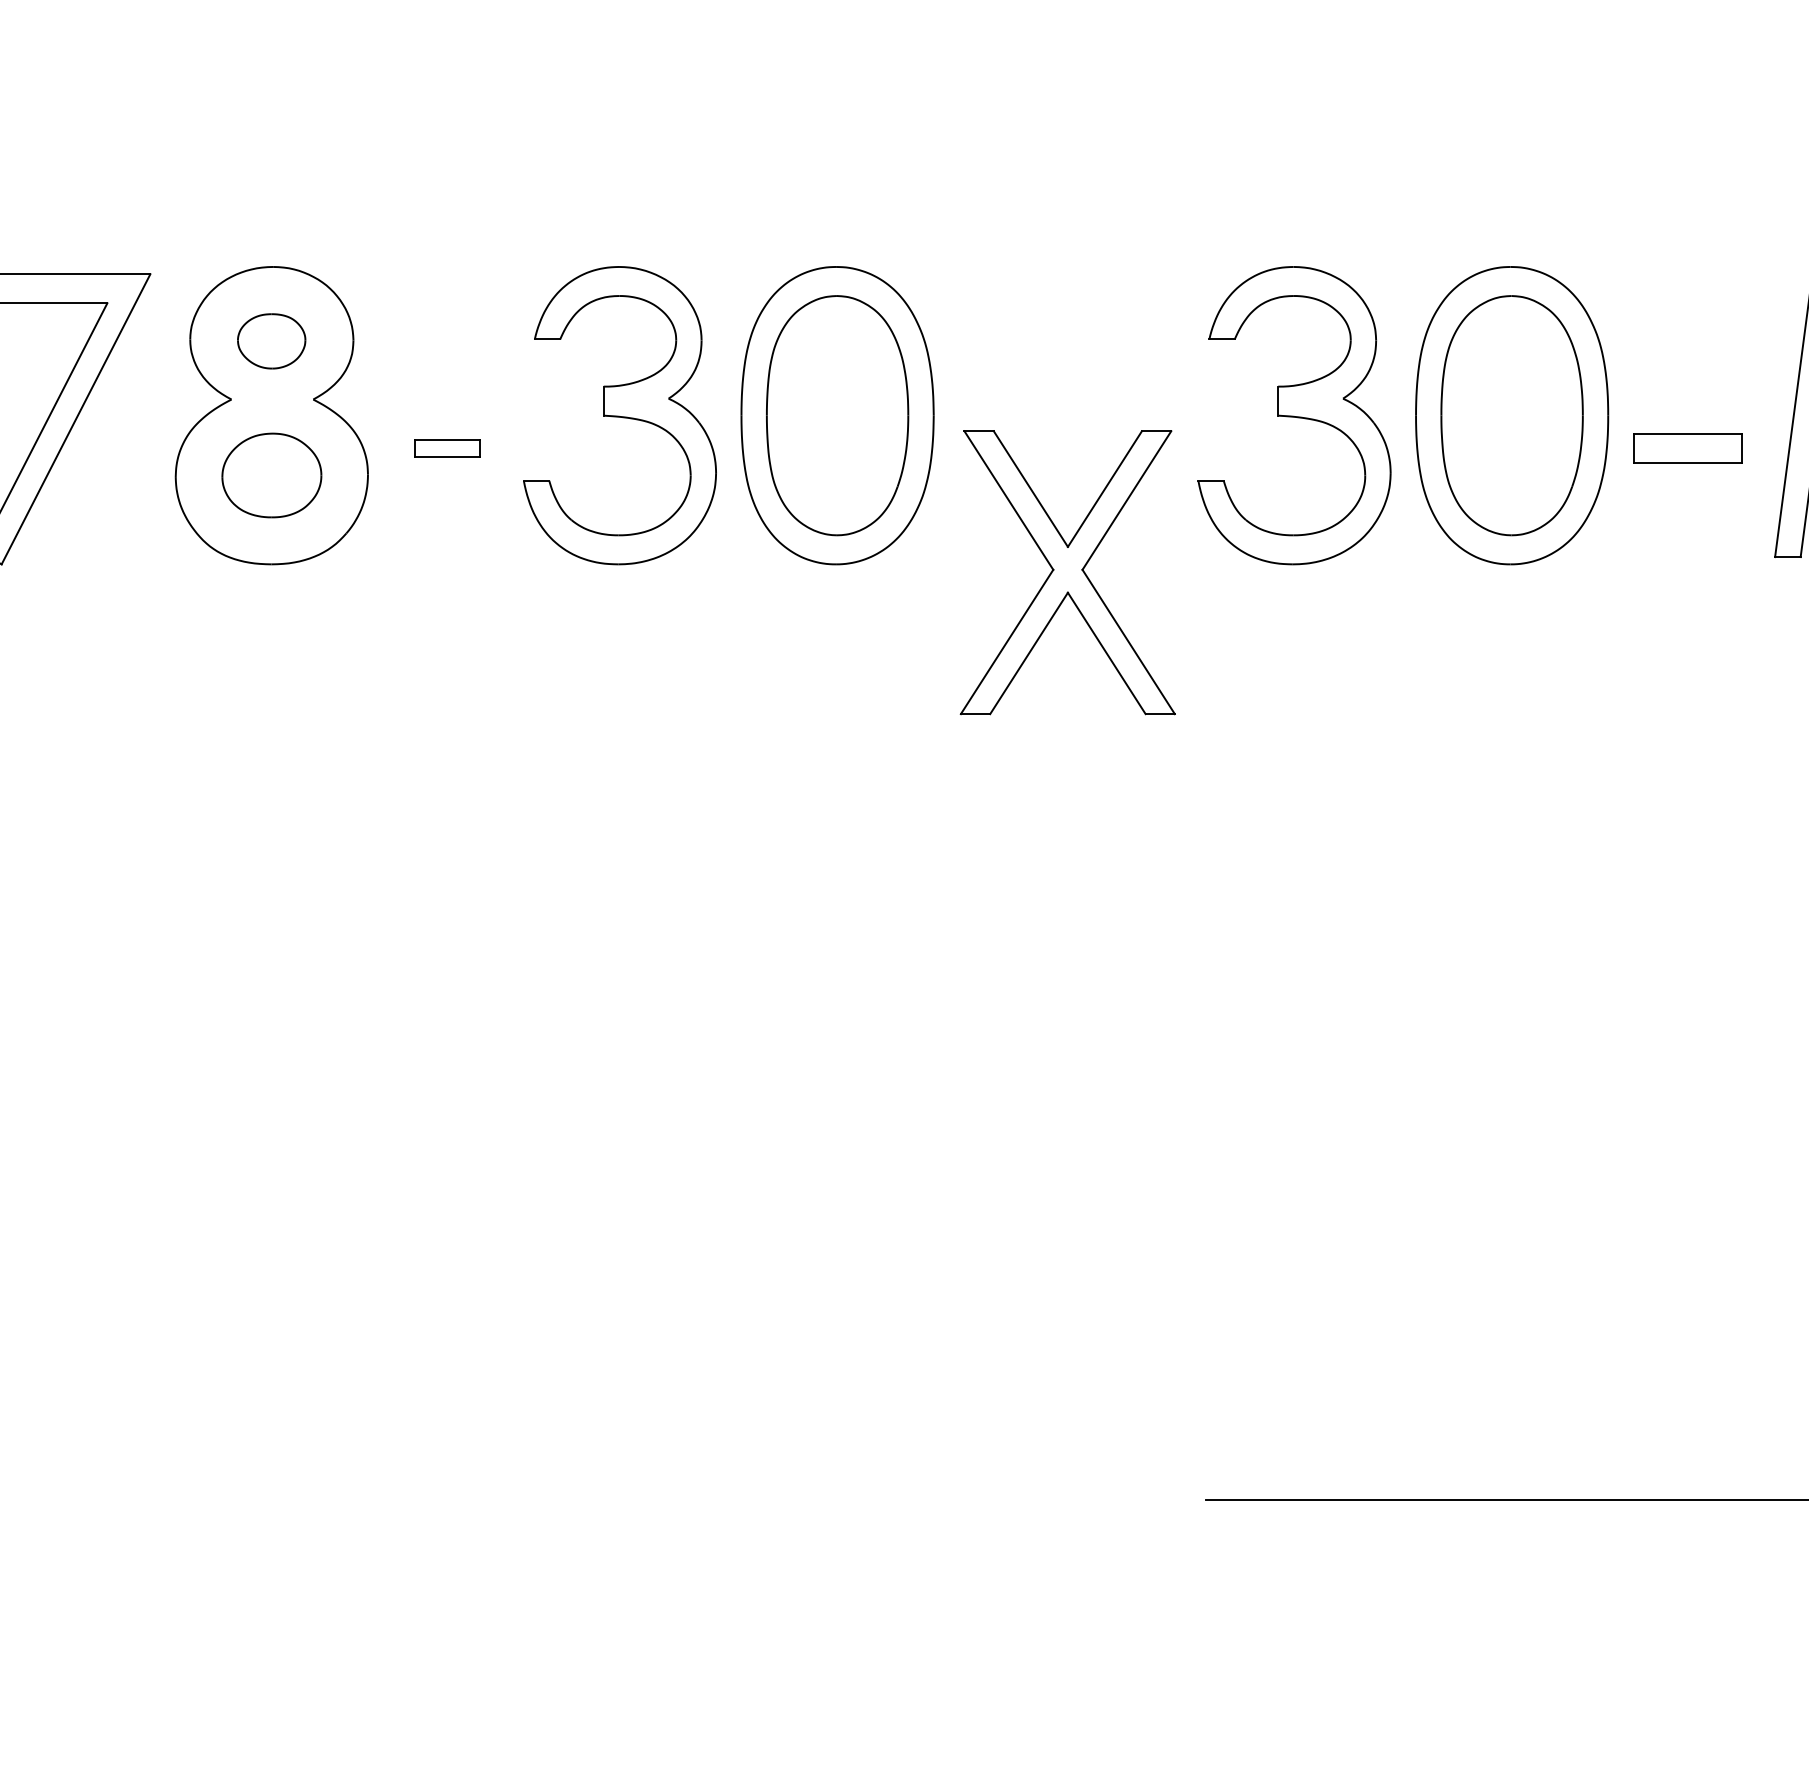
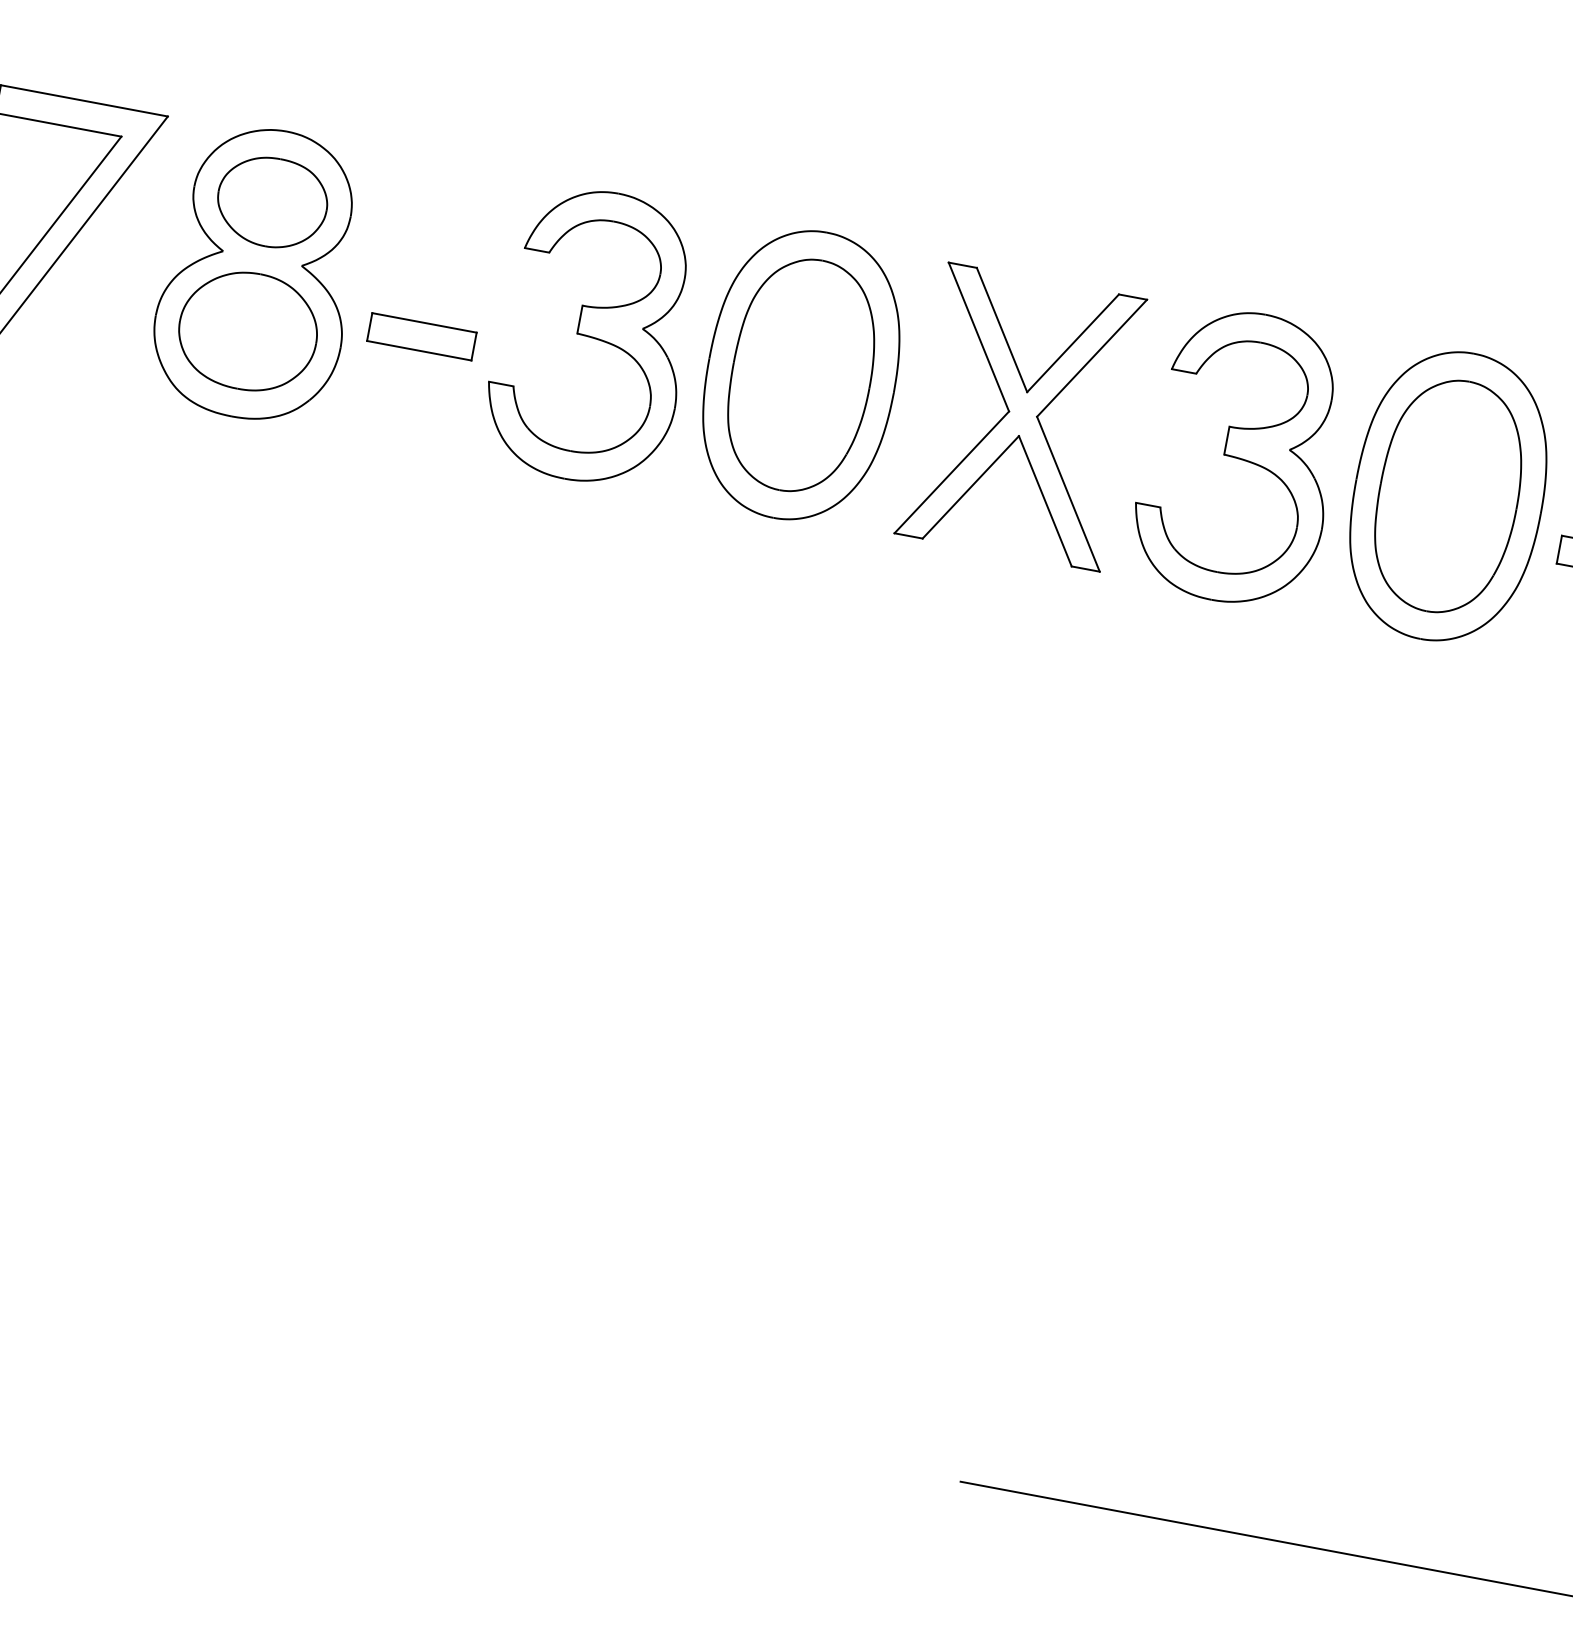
part: (271, 341) -> (271, 202), size x1.67
part: (447, 448) -> (421, 336), size x1.67
part: (271, 475) -> (247, 331), size x1.43
part: (1067, 572) -> (1022, 416), moved

